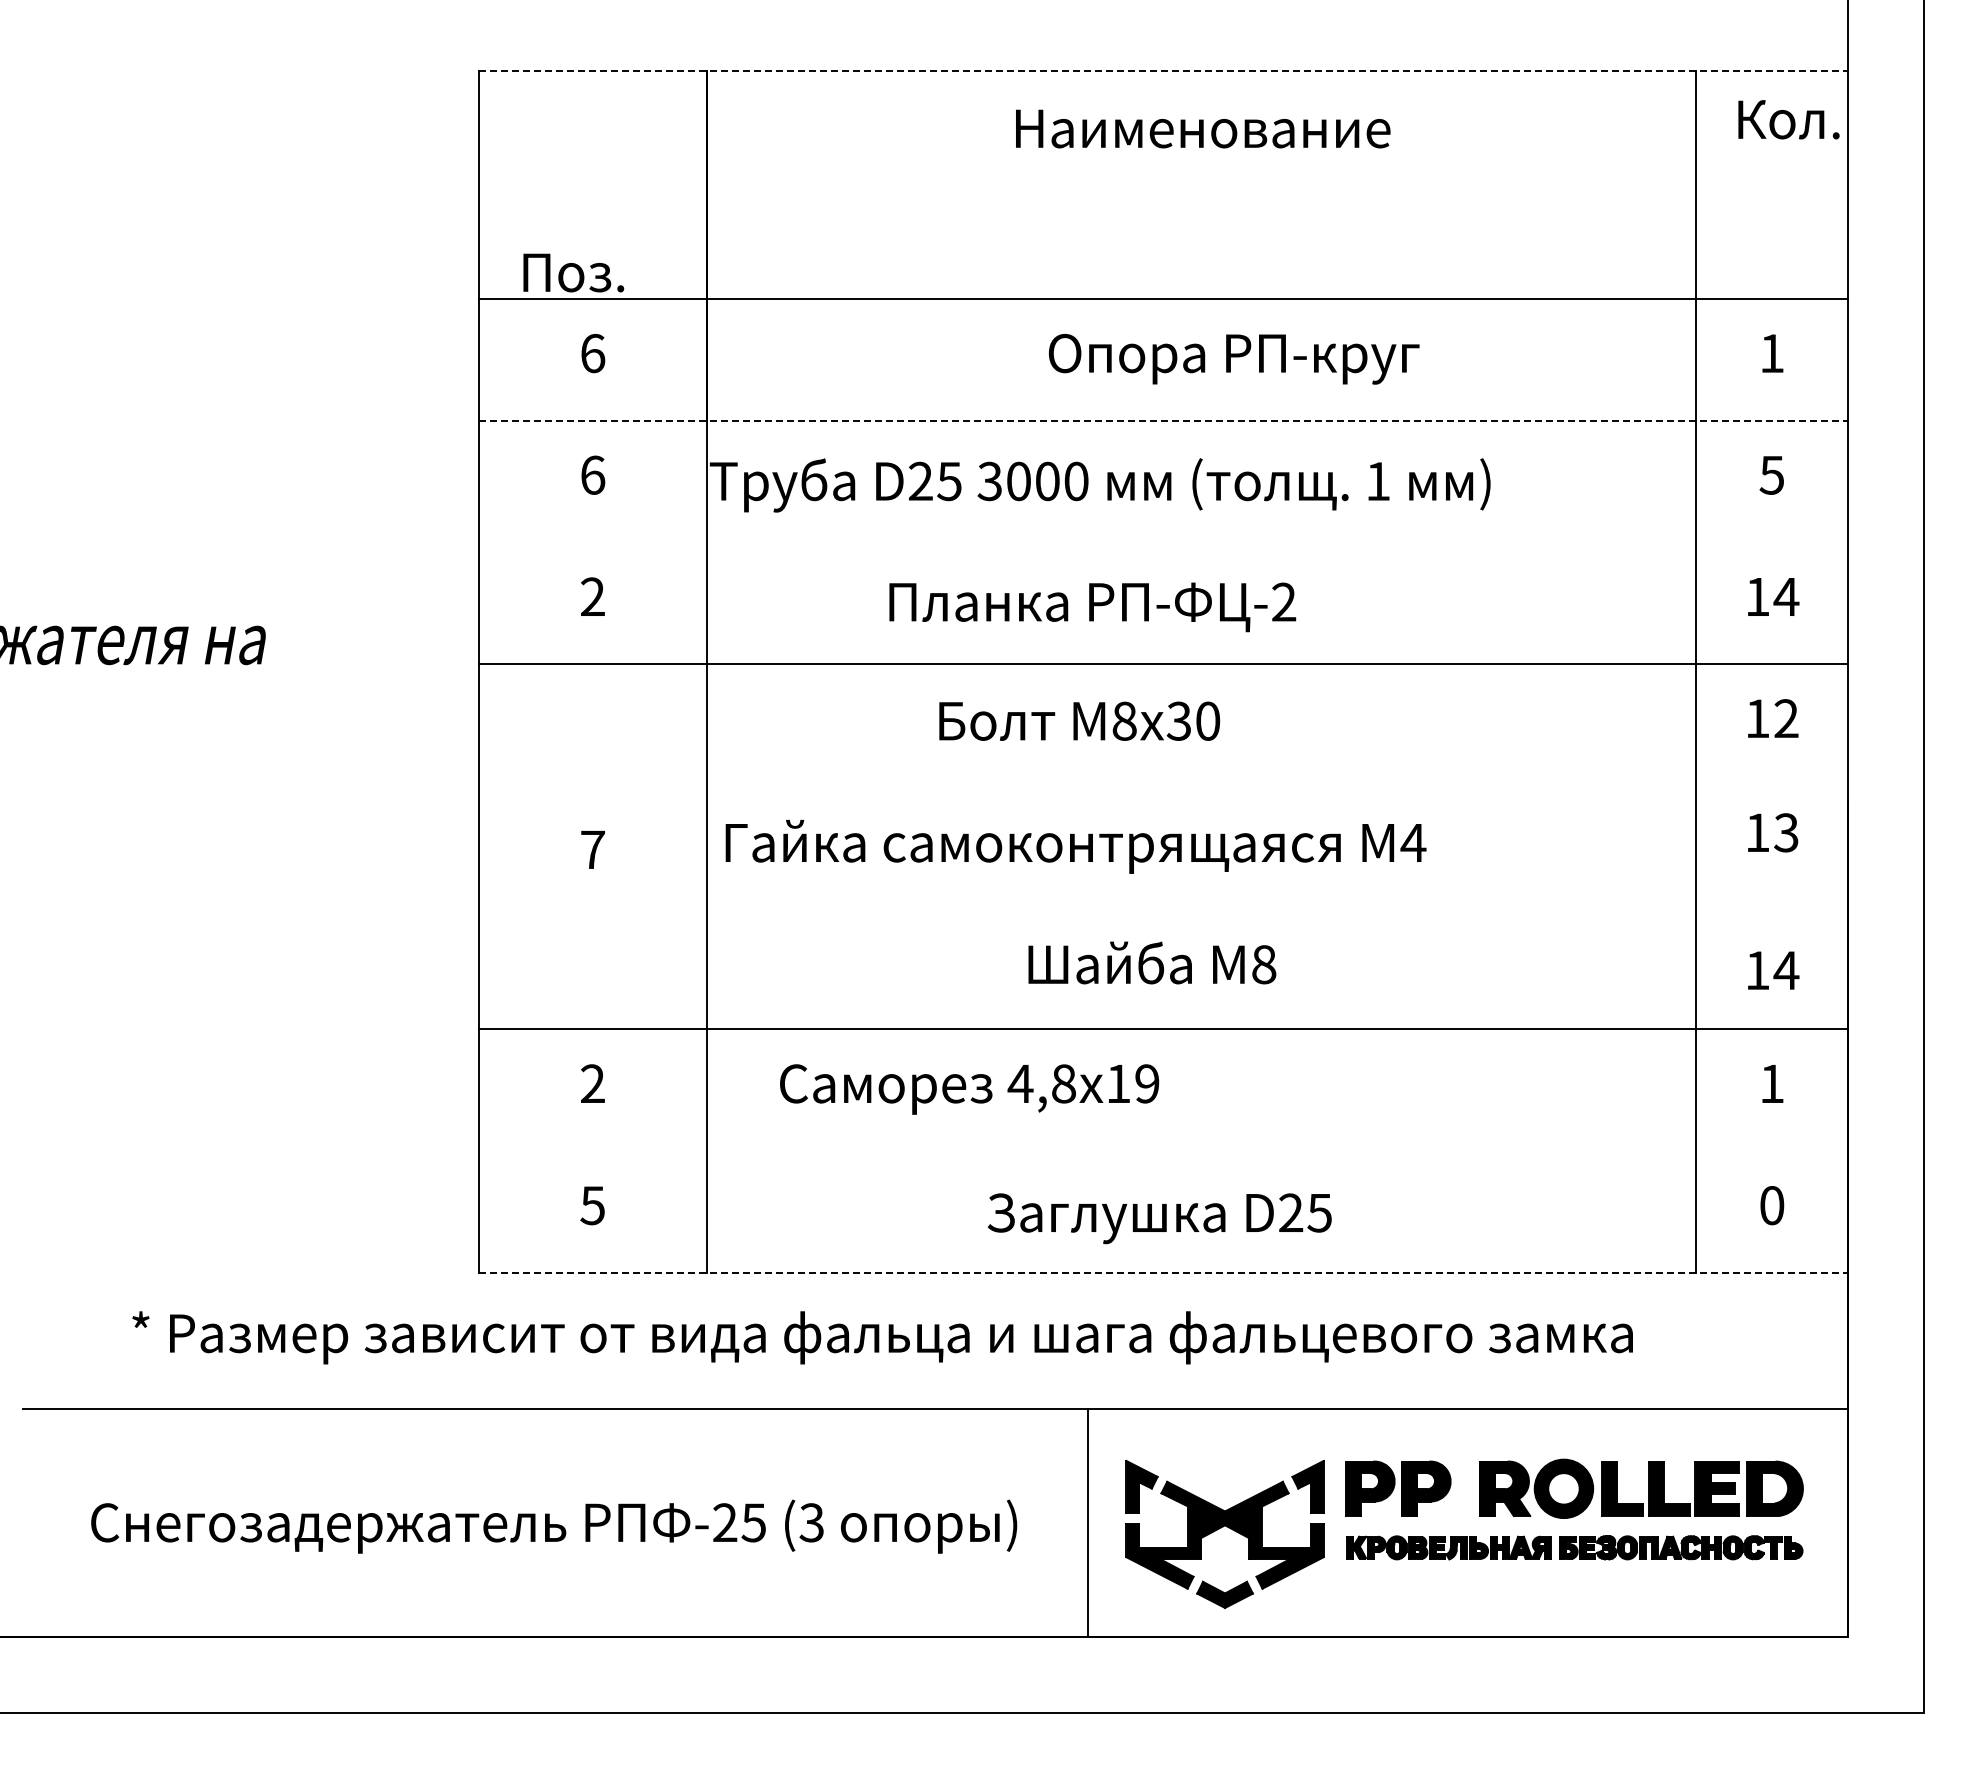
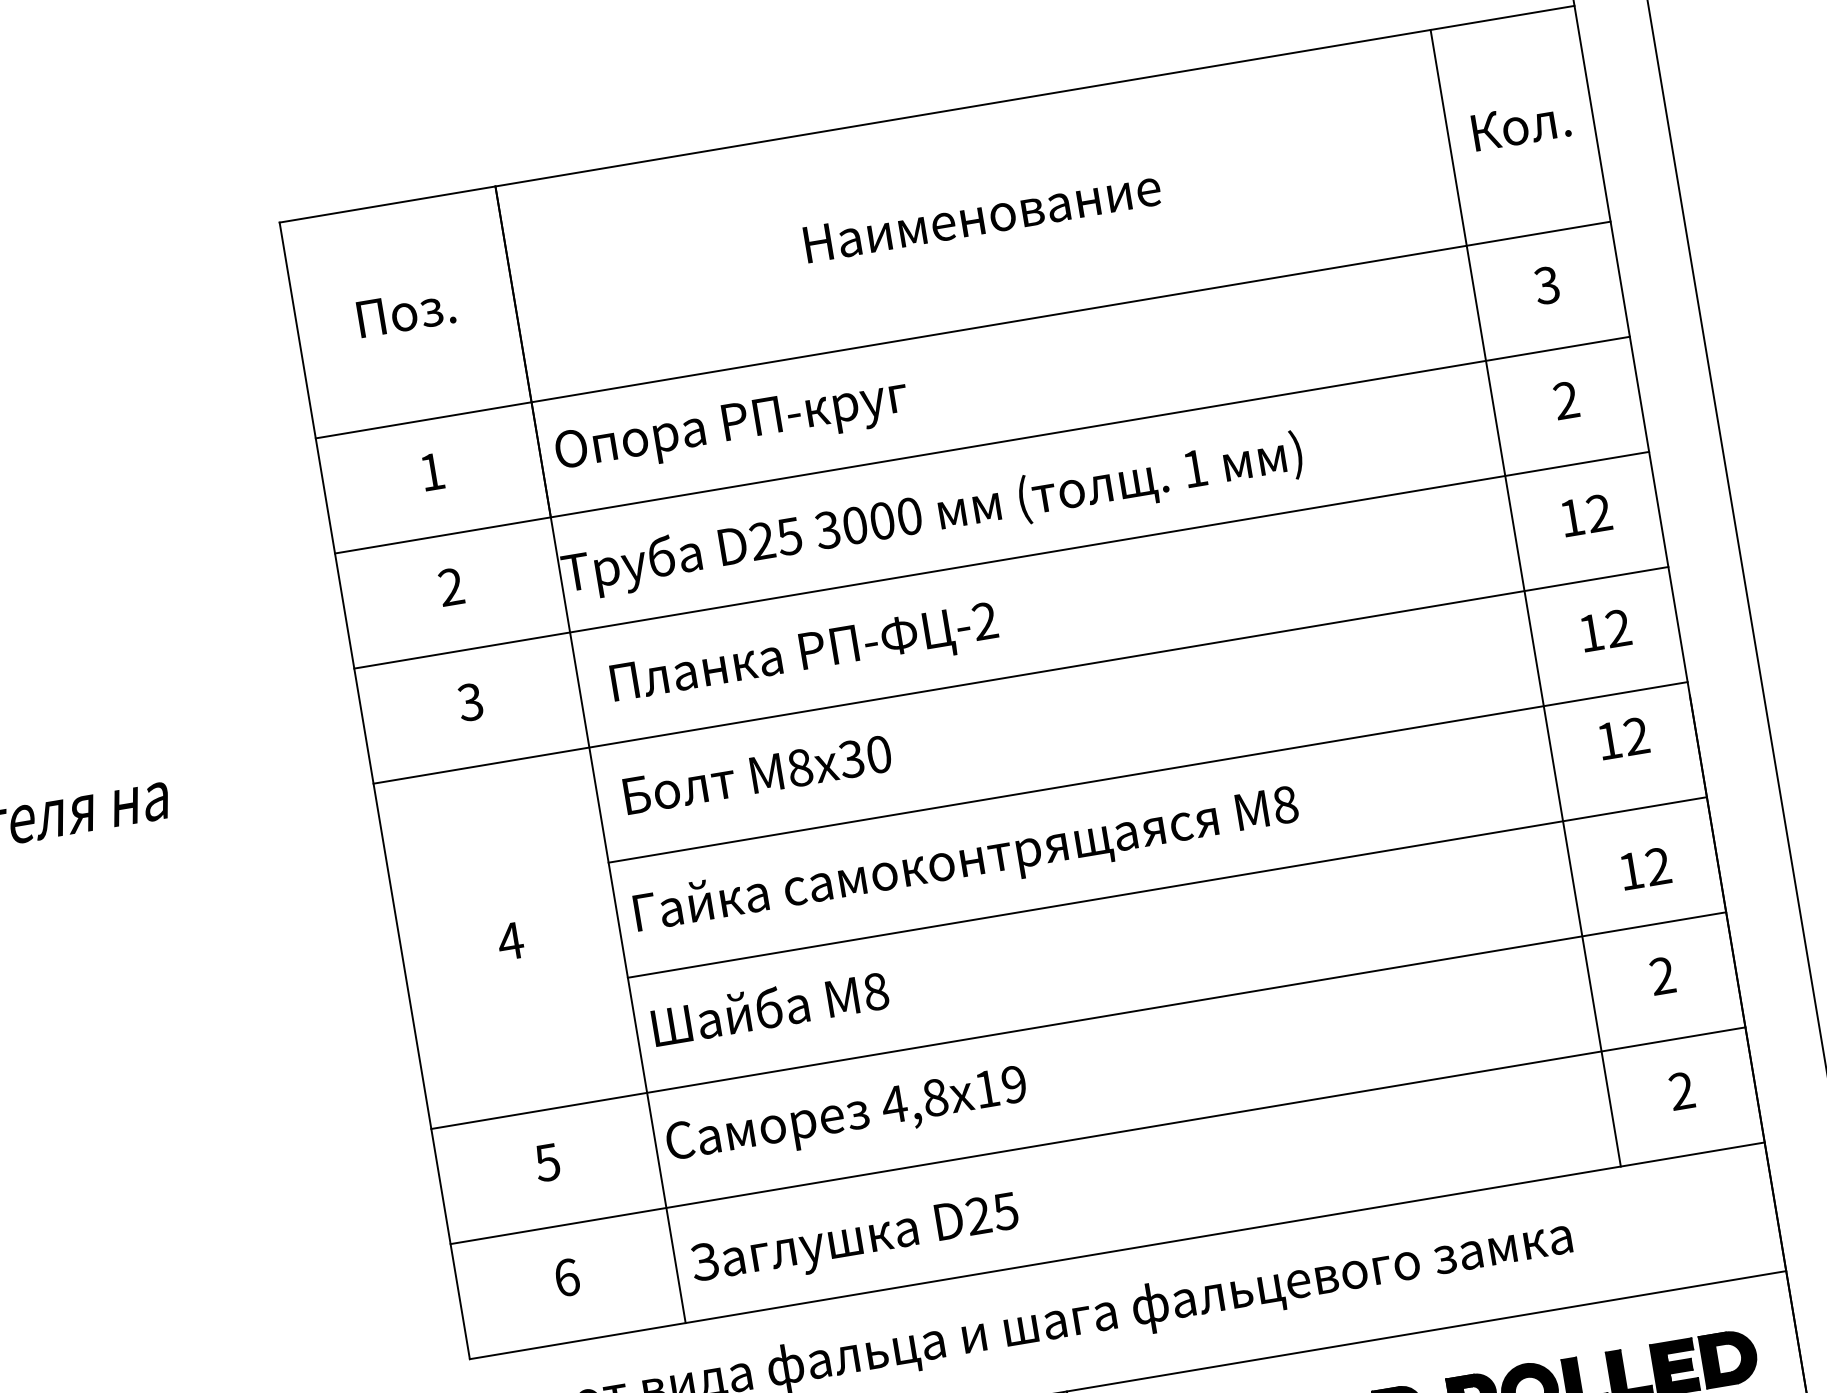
line: (1163, 70) -> (926, 114), dashed -> solid
text: (1788, 119) -> (1520, 125), moved
text: (1203, 128) -> (982, 215), moved
text: (573, 272) -> (405, 312), moved
text: (593, 353) -> (432, 471), 6 -> 1
text: (1771, 353) -> (1546, 285), 1 -> 3
text: (1234, 359) -> (732, 427), moved
line: (1163, 420) -> (982, 445), dashed -> solid
text: (593, 474) -> (451, 586), 6 -> 2
text: (1771, 474) -> (1565, 399), 5 -> 2
line: (1163, 542) -> (1001, 560), added
text: (592, 596) -> (470, 701), 2 -> 3
text: (1786, 596) -> (1599, 512), 14 -> 12
text: (1092, 607) -> (804, 656), moved
text: (1079, 720) -> (757, 774), moved
line: (1277, 785) -> (1147, 772), added
text: (1786, 832) -> (1636, 736), 13 -> 12
text: (1413, 842) -> (1285, 804), 4 -> 8
text: (592, 849) -> (510, 941), 7 -> 4
line: (1277, 907) -> (1167, 887), added
text: (1152, 962) -> (770, 1007), moved
text: (1786, 970) -> (1658, 866), 14 -> 12
text: (592, 1083) -> (547, 1162), 2 -> 5
text: (1772, 1083) -> (1663, 975), 1 -> 2
text: (969, 1089) -> (846, 1117), moved
line: (1163, 1150) -> (1097, 1135), added
text: (592, 1205) -> (566, 1277), 5 -> 6
text: (1772, 1205) -> (1682, 1090), 0 -> 2
text: (1159, 1218) -> (855, 1242), moved
line: (1163, 1272) -> (1117, 1250), dashed -> solid

